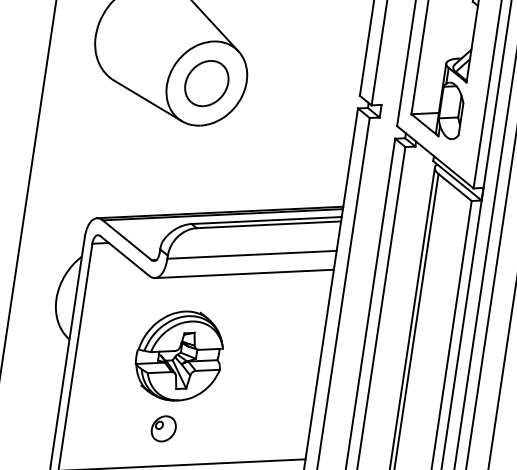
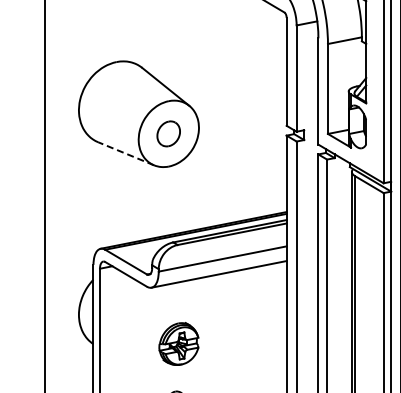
part: (206, 83) -> (168, 133), size x0.7
line: (147, 100) -> (125, 153), solid -> dashed
part: (178, 354) -> (178, 343), size x0.6

